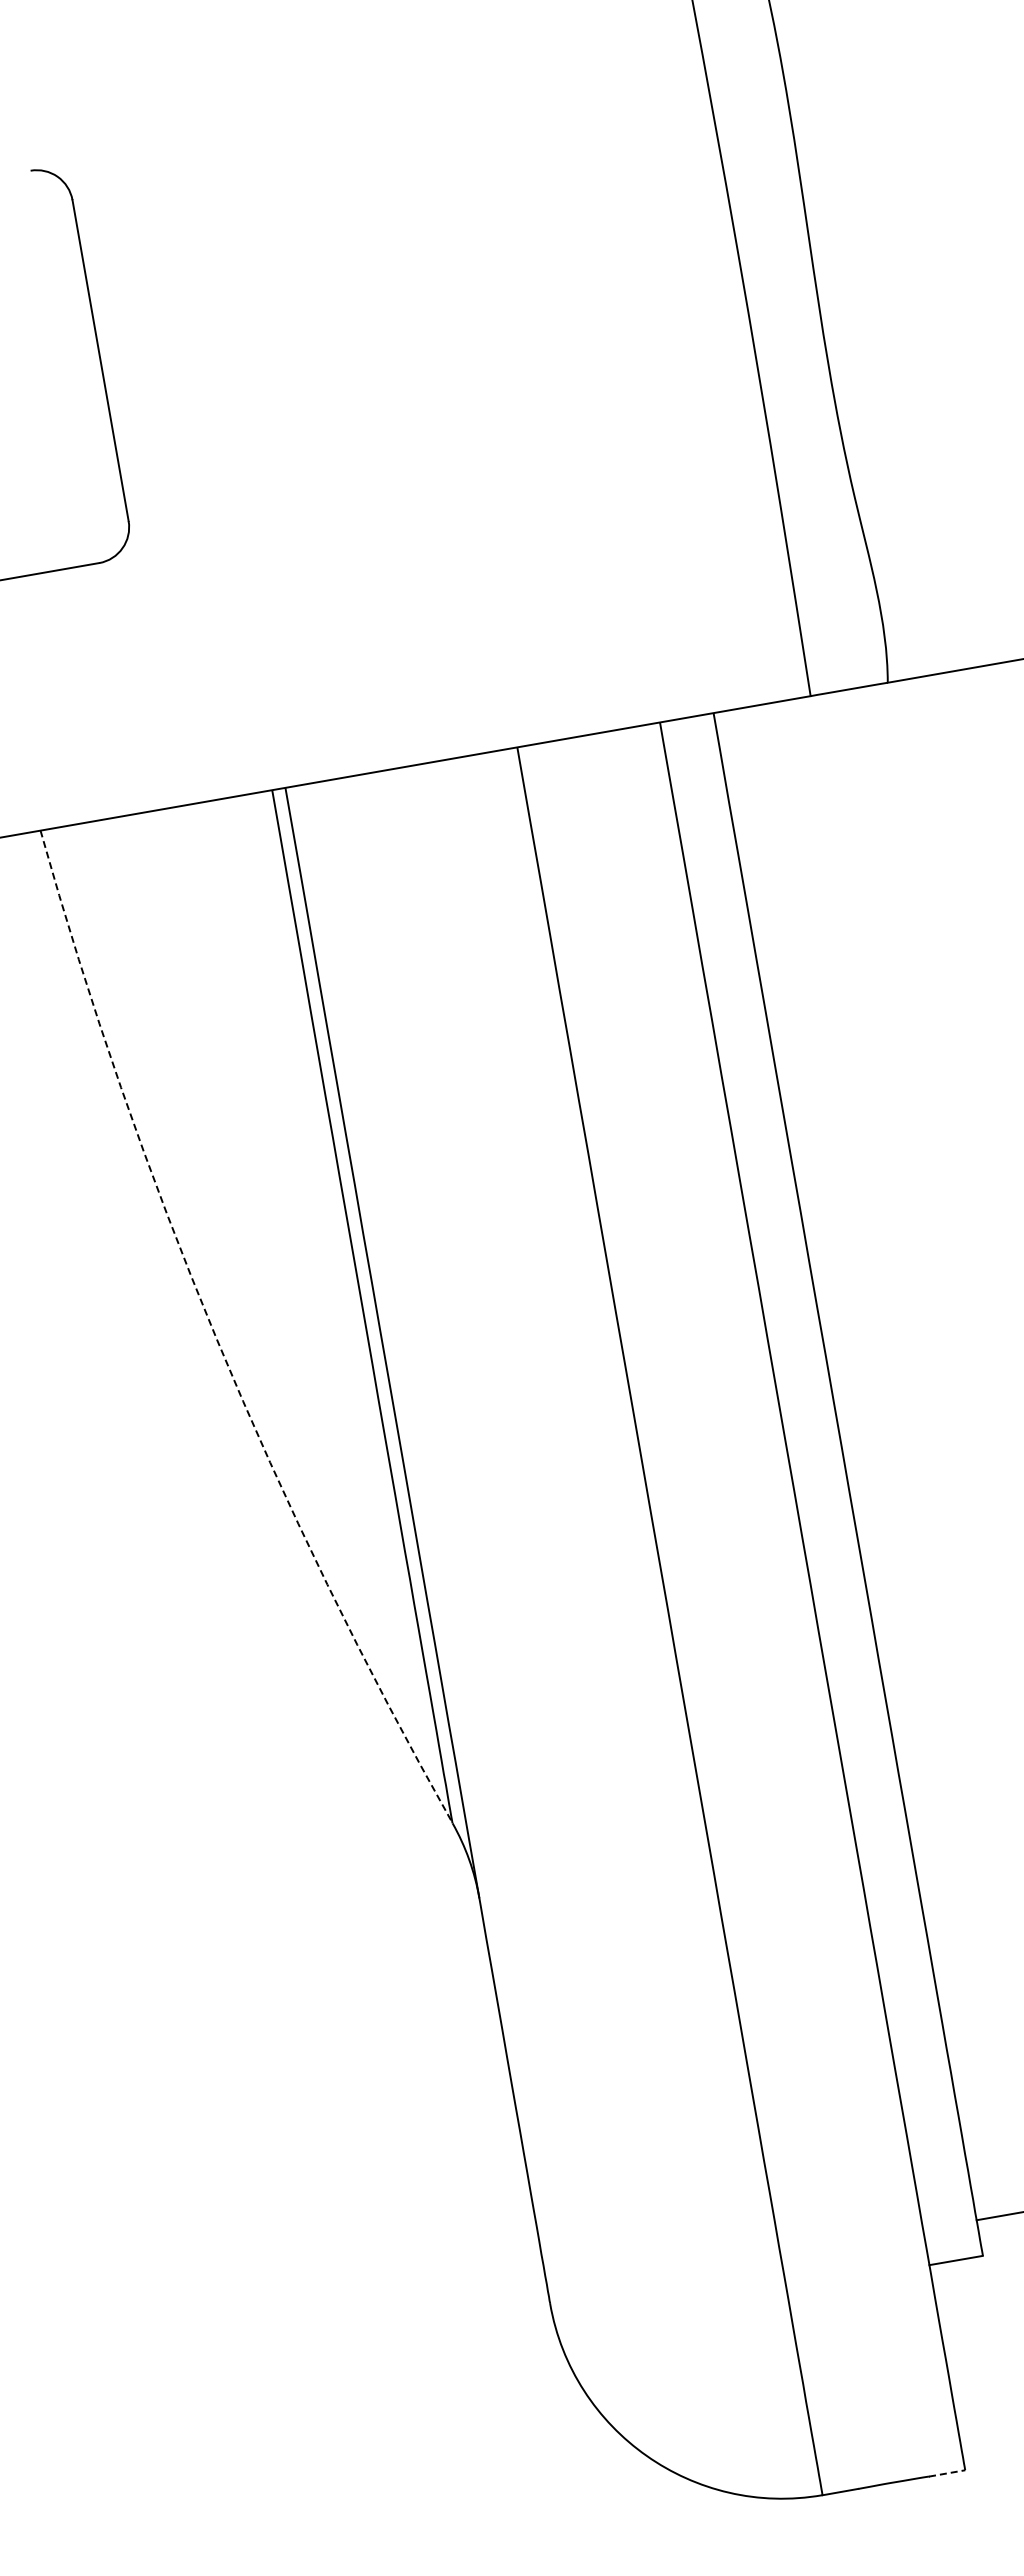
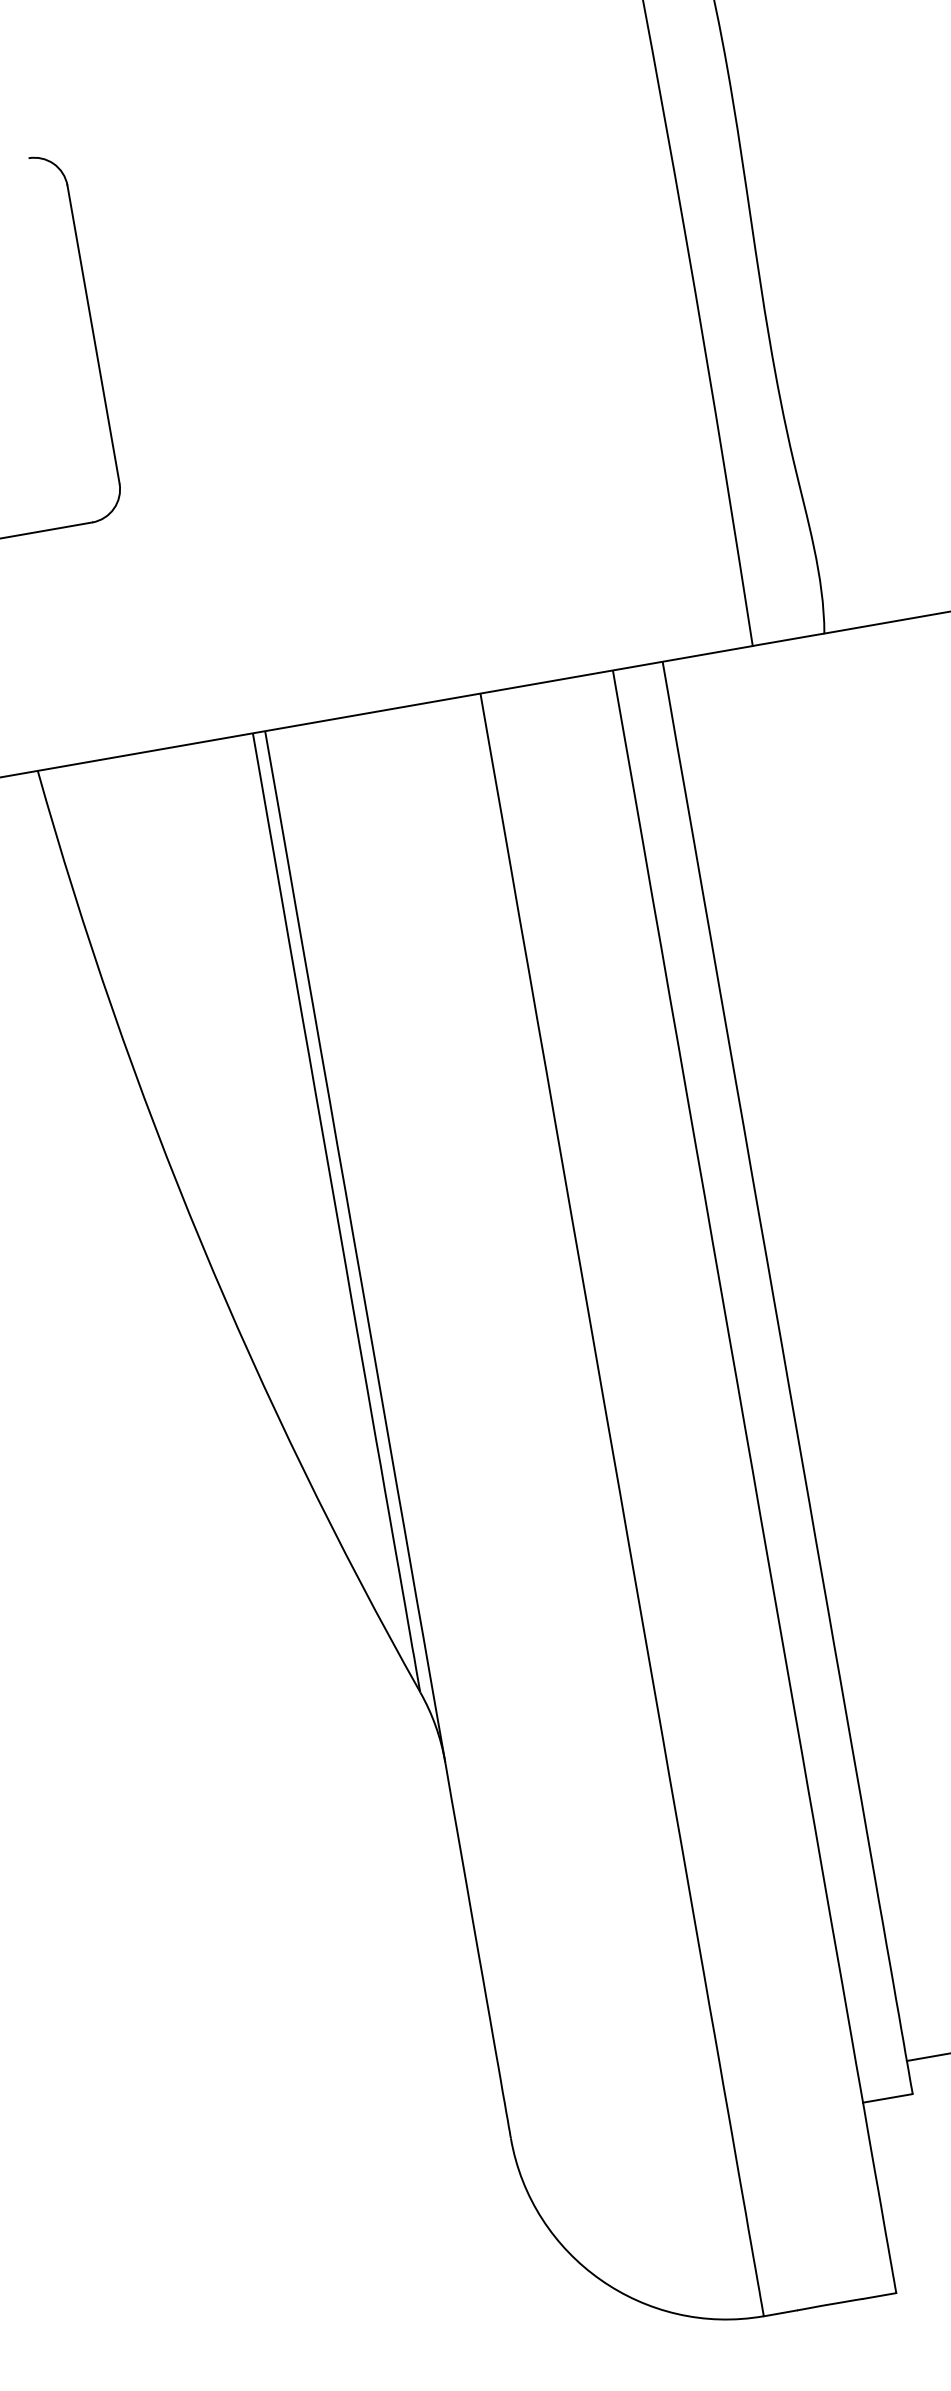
arc: (216, 1339) -> (201, 1243), dashed -> solid
line: (947, 2473) -> (879, 2296), dashed -> solid

